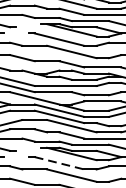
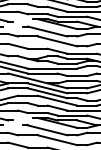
line: (60, 163) -> (48, 130), dashed -> solid

